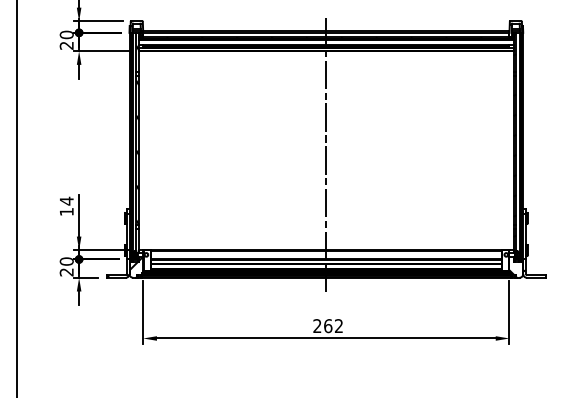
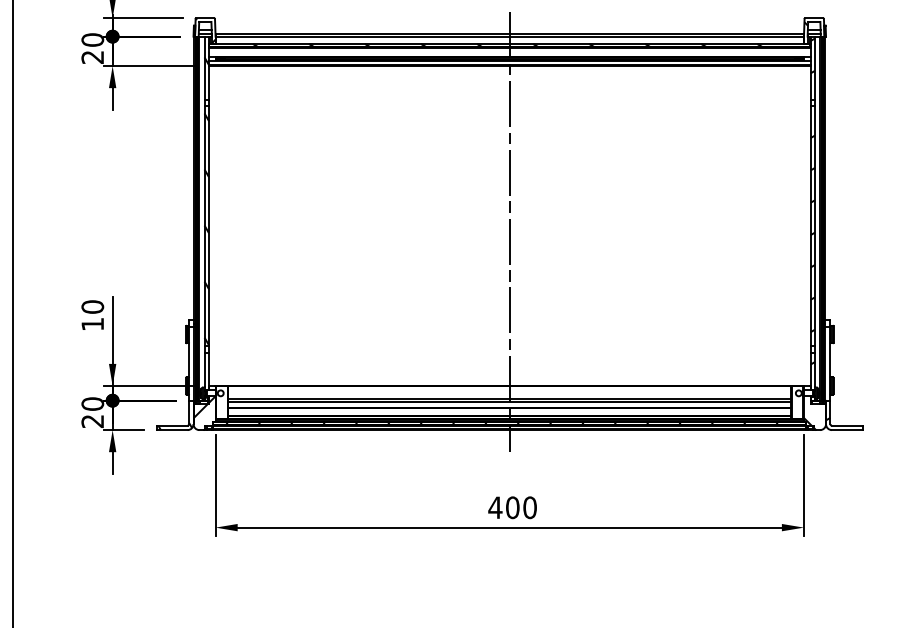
text: (66, 200) -> (92, 305), 14 -> 10
text: (328, 326) -> (513, 508), 262 -> 400

